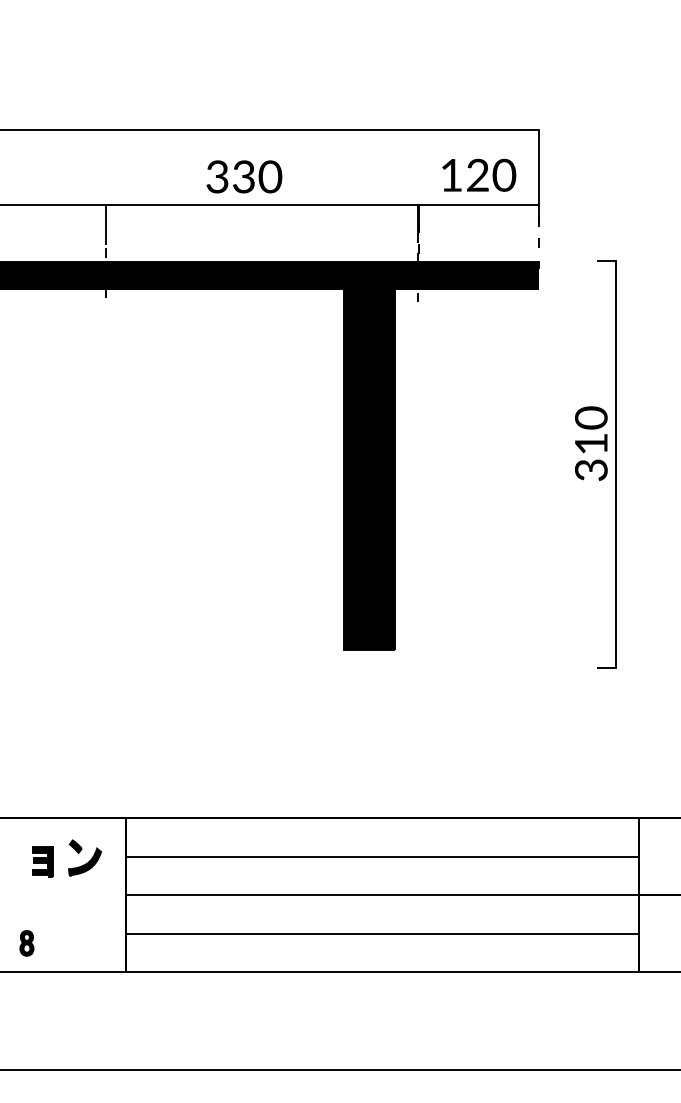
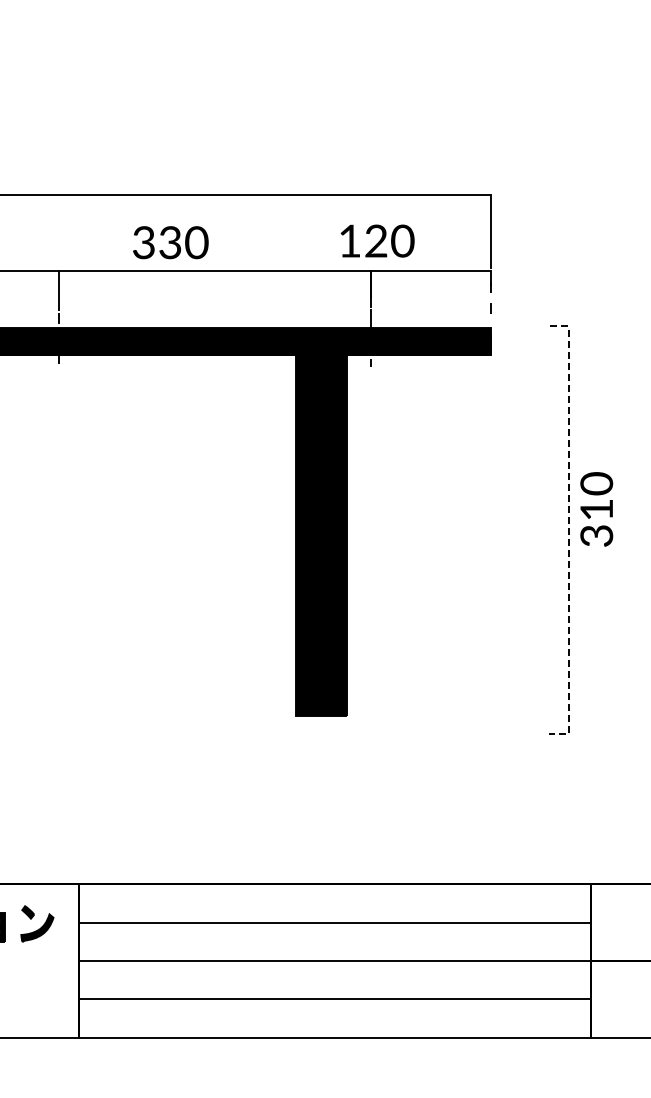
text: (479, 174) -> (377, 240), moved
text: (244, 176) -> (170, 242), moved
text: (591, 443) -> (596, 509), moved
line: (616, 465) -> (568, 531), solid -> dashed

